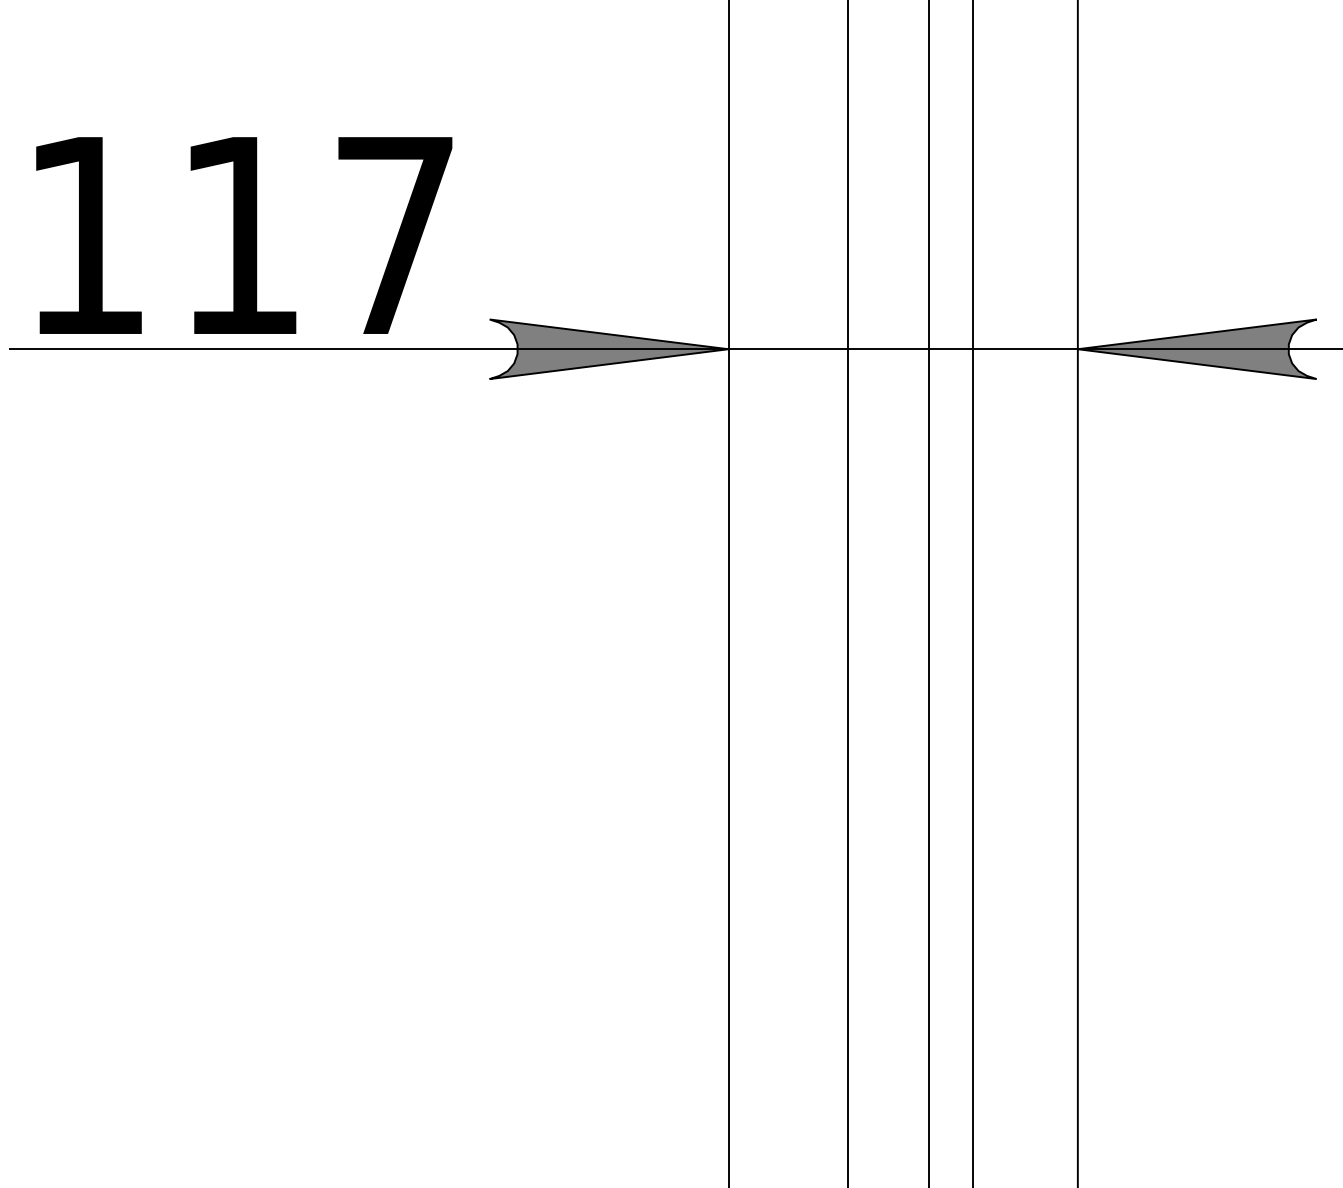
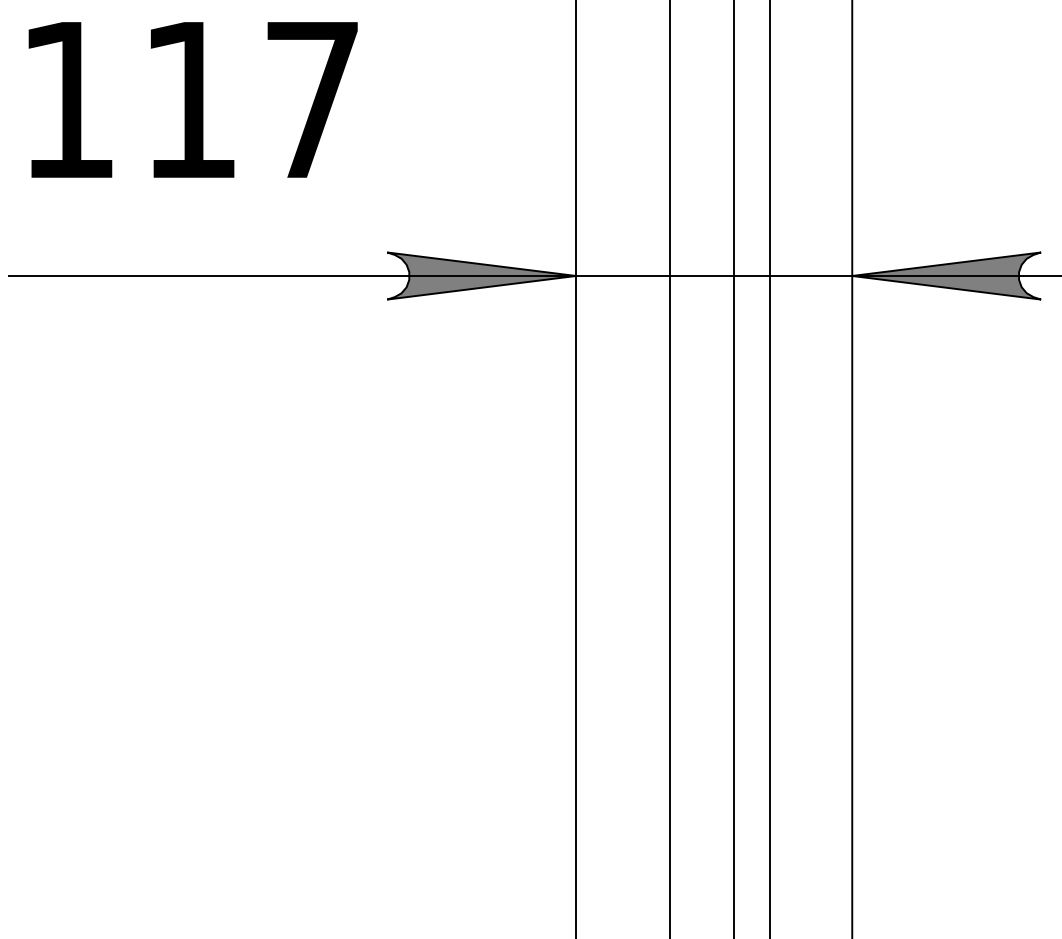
text: (244, 235) -> (193, 99), moved

